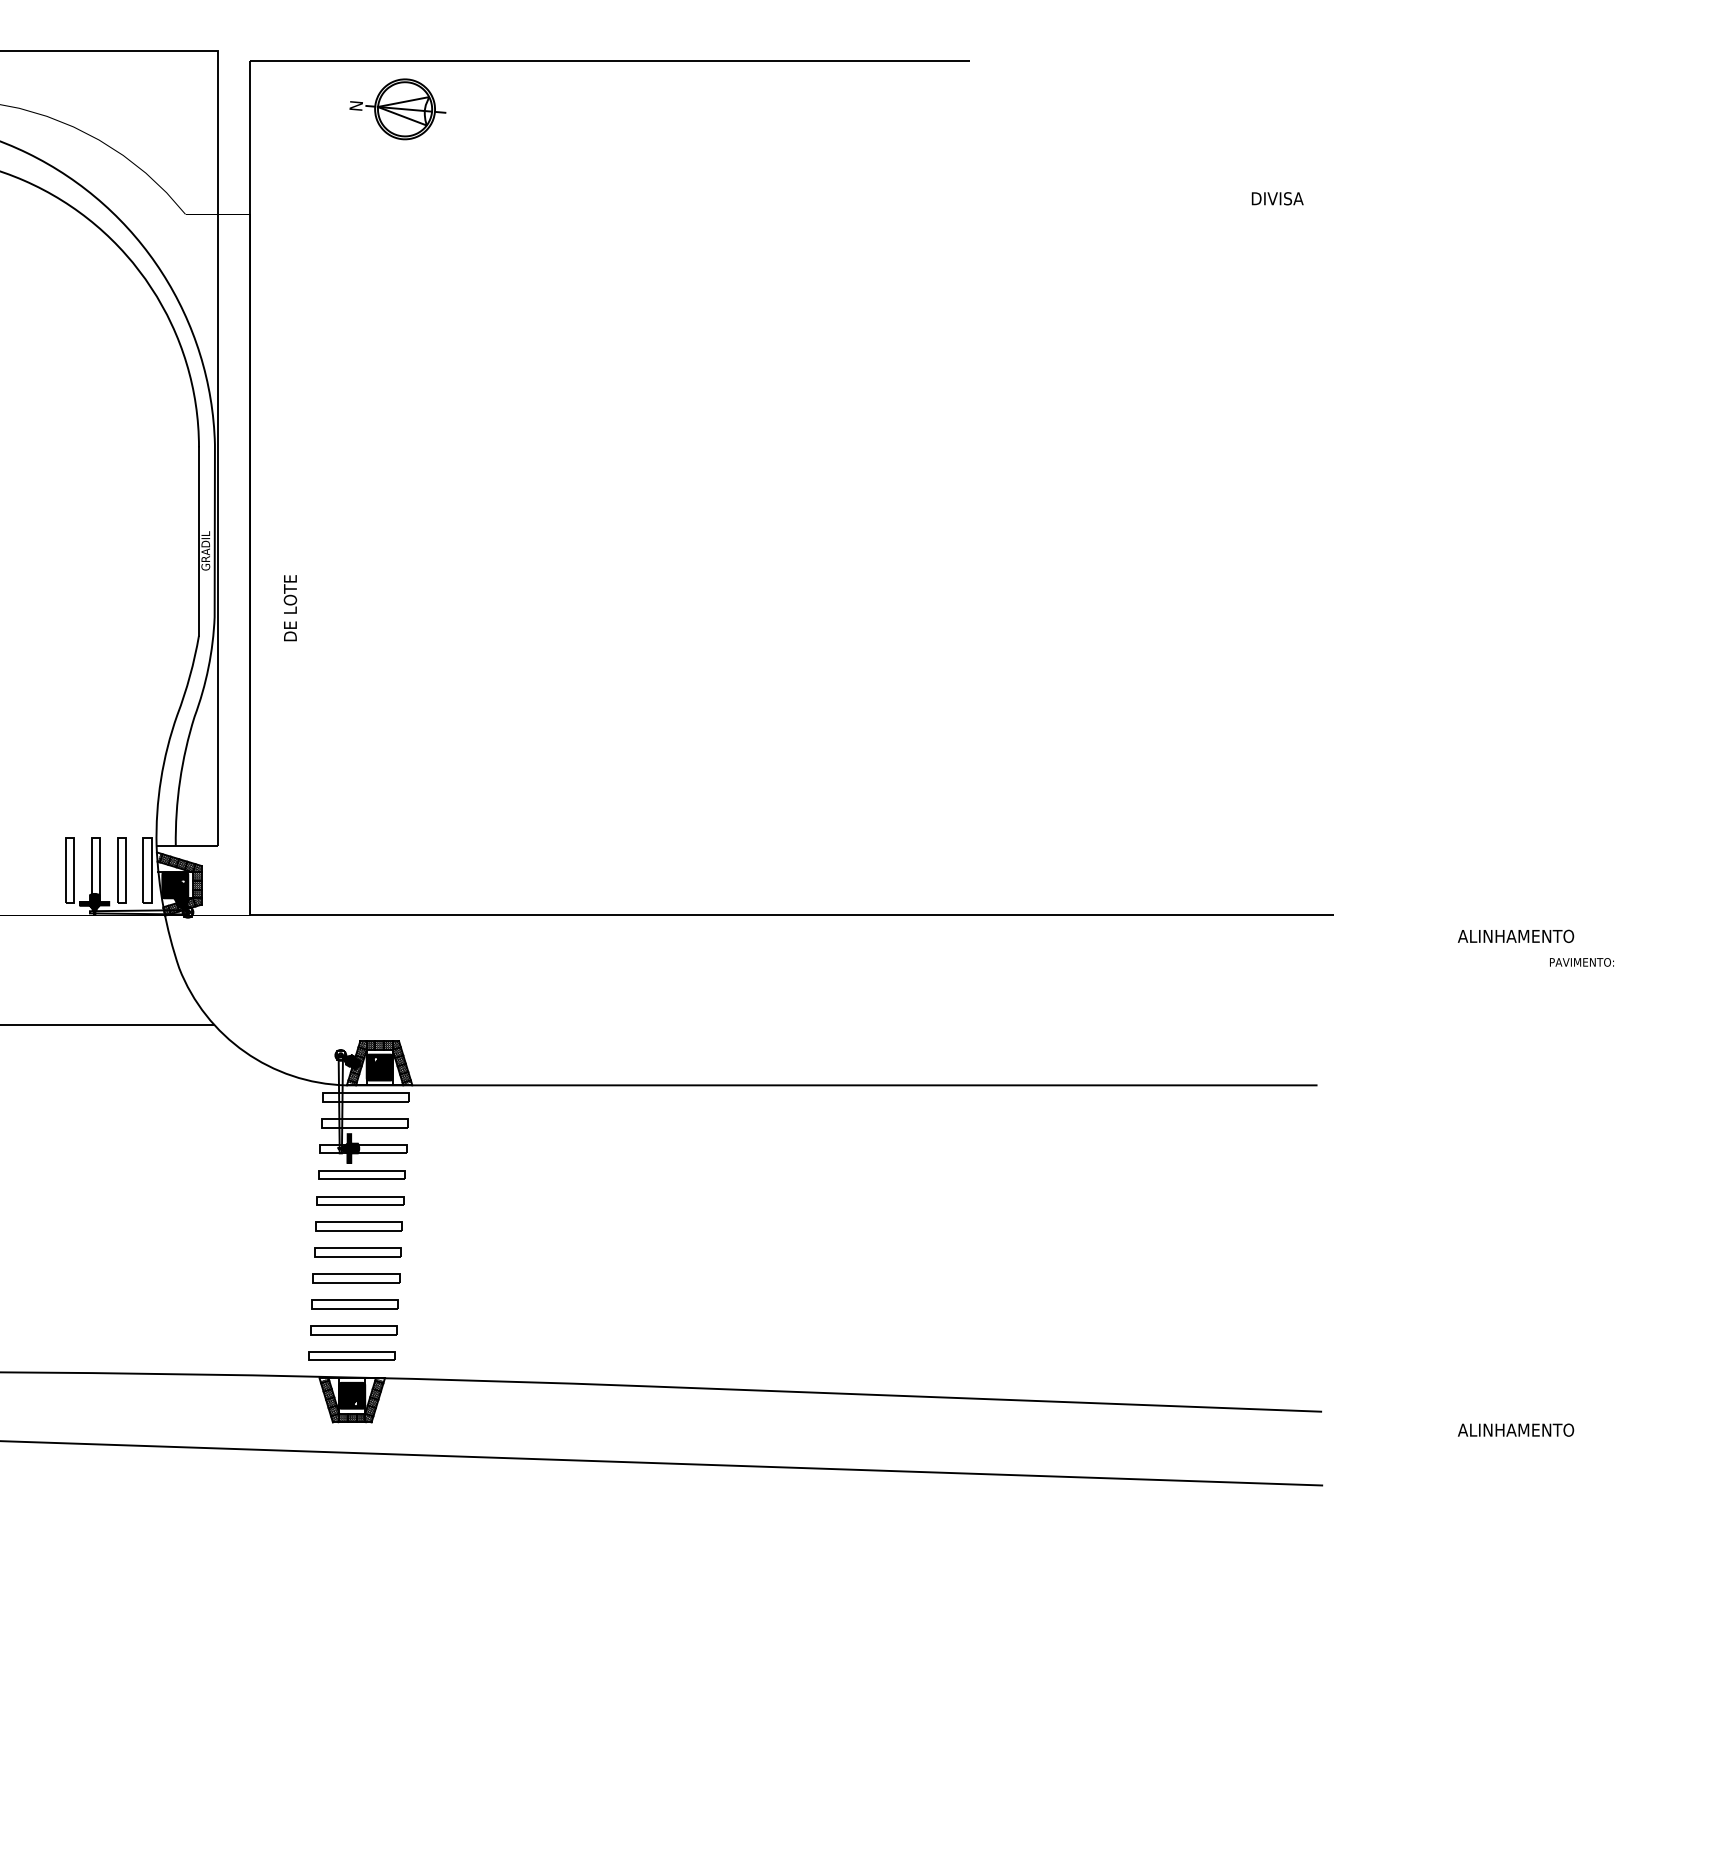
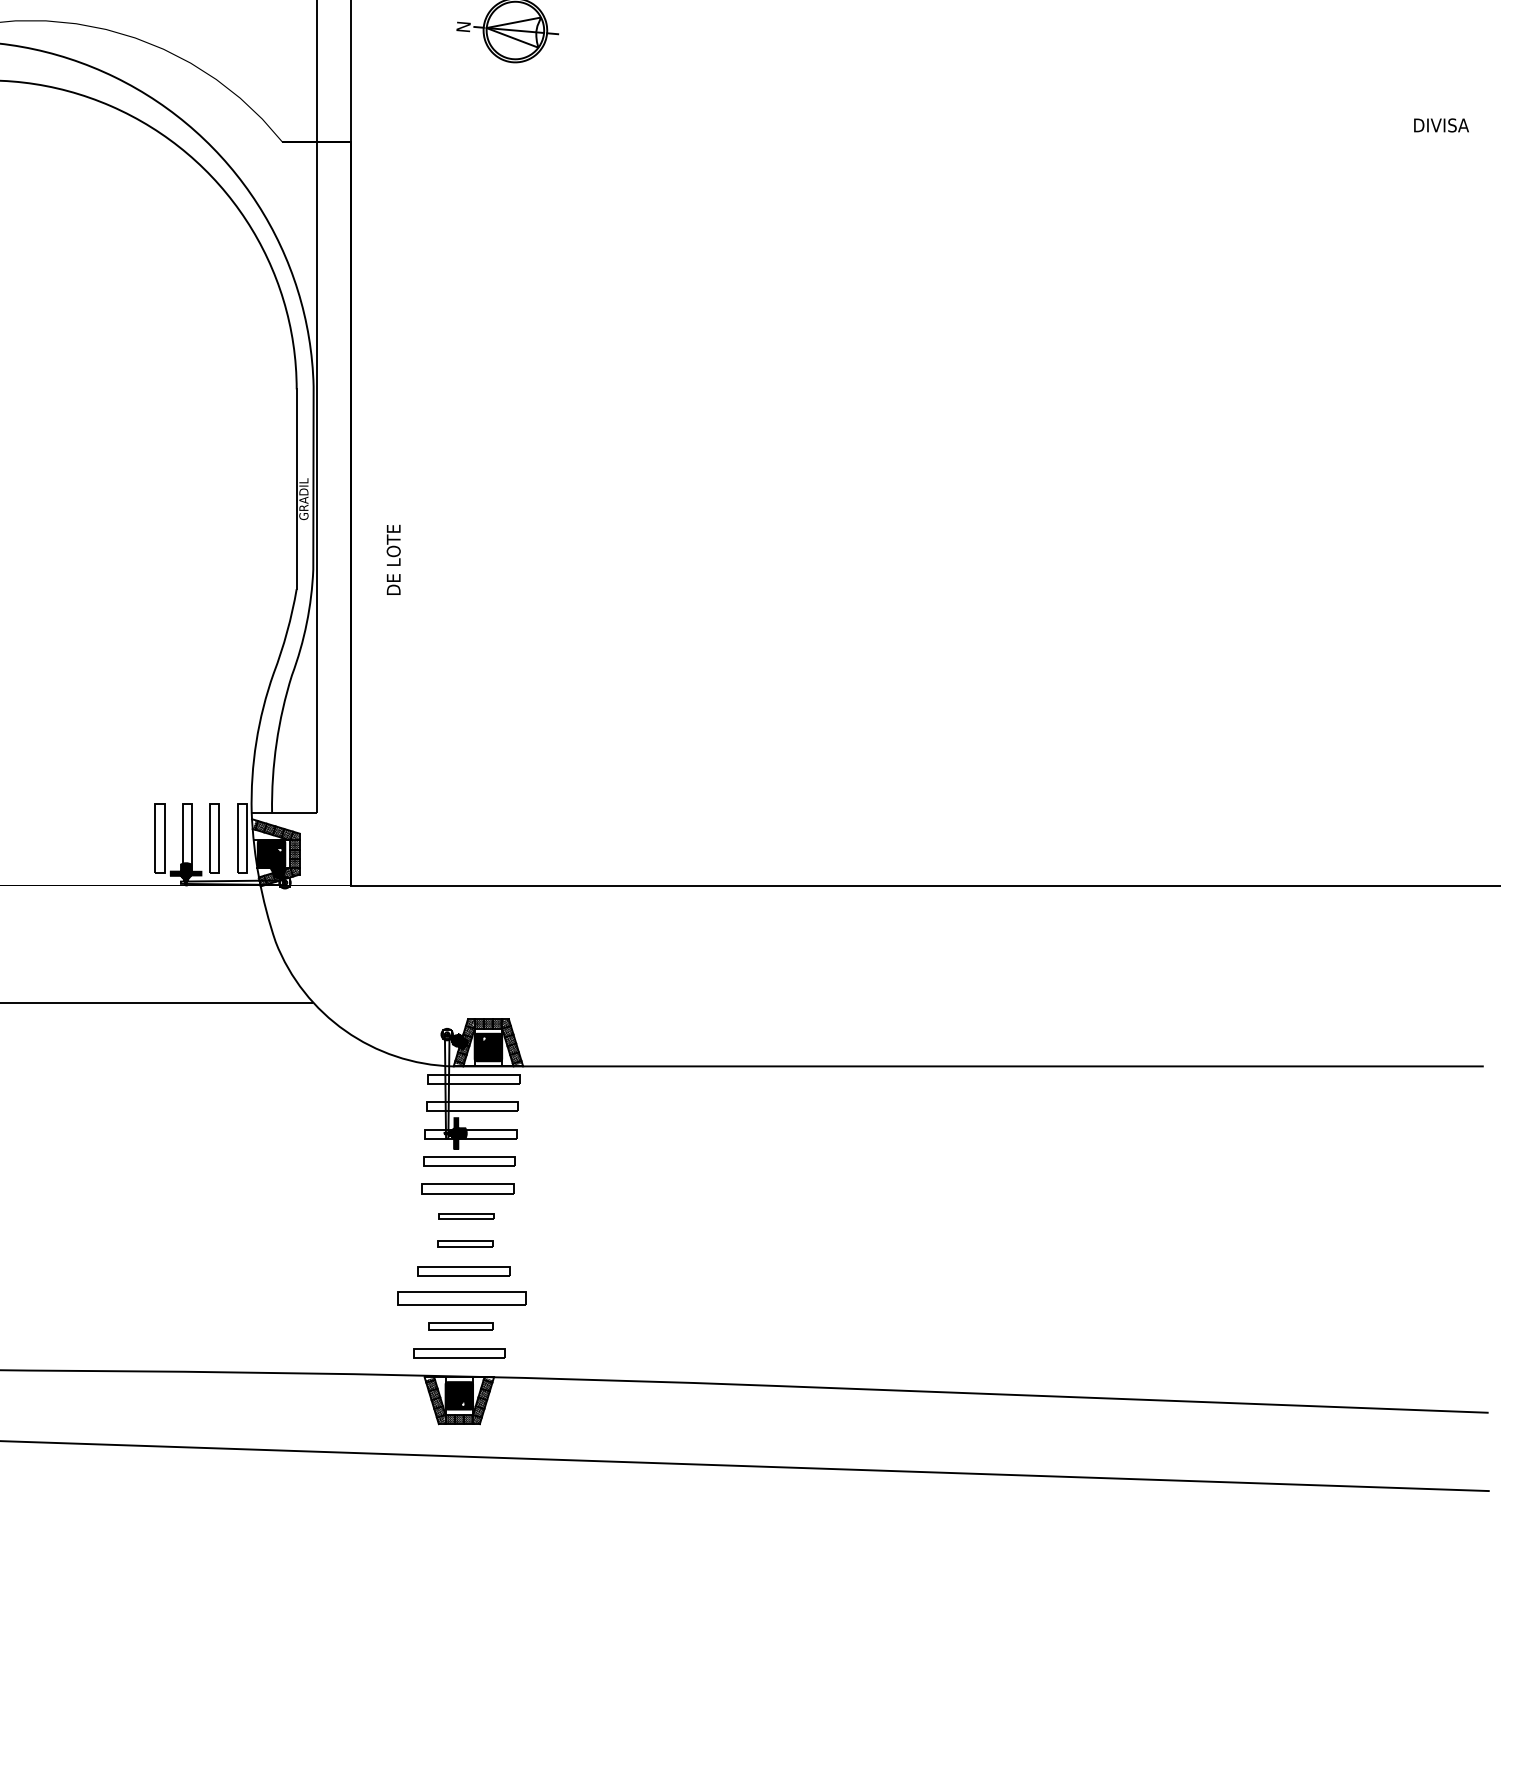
part: (358, 1226) -> (465, 1216), size x0.6
part: (357, 1252) -> (464, 1243), size x0.6
part: (354, 1304) -> (461, 1298), size x1.4
part: (353, 1330) -> (460, 1326), size x0.7

